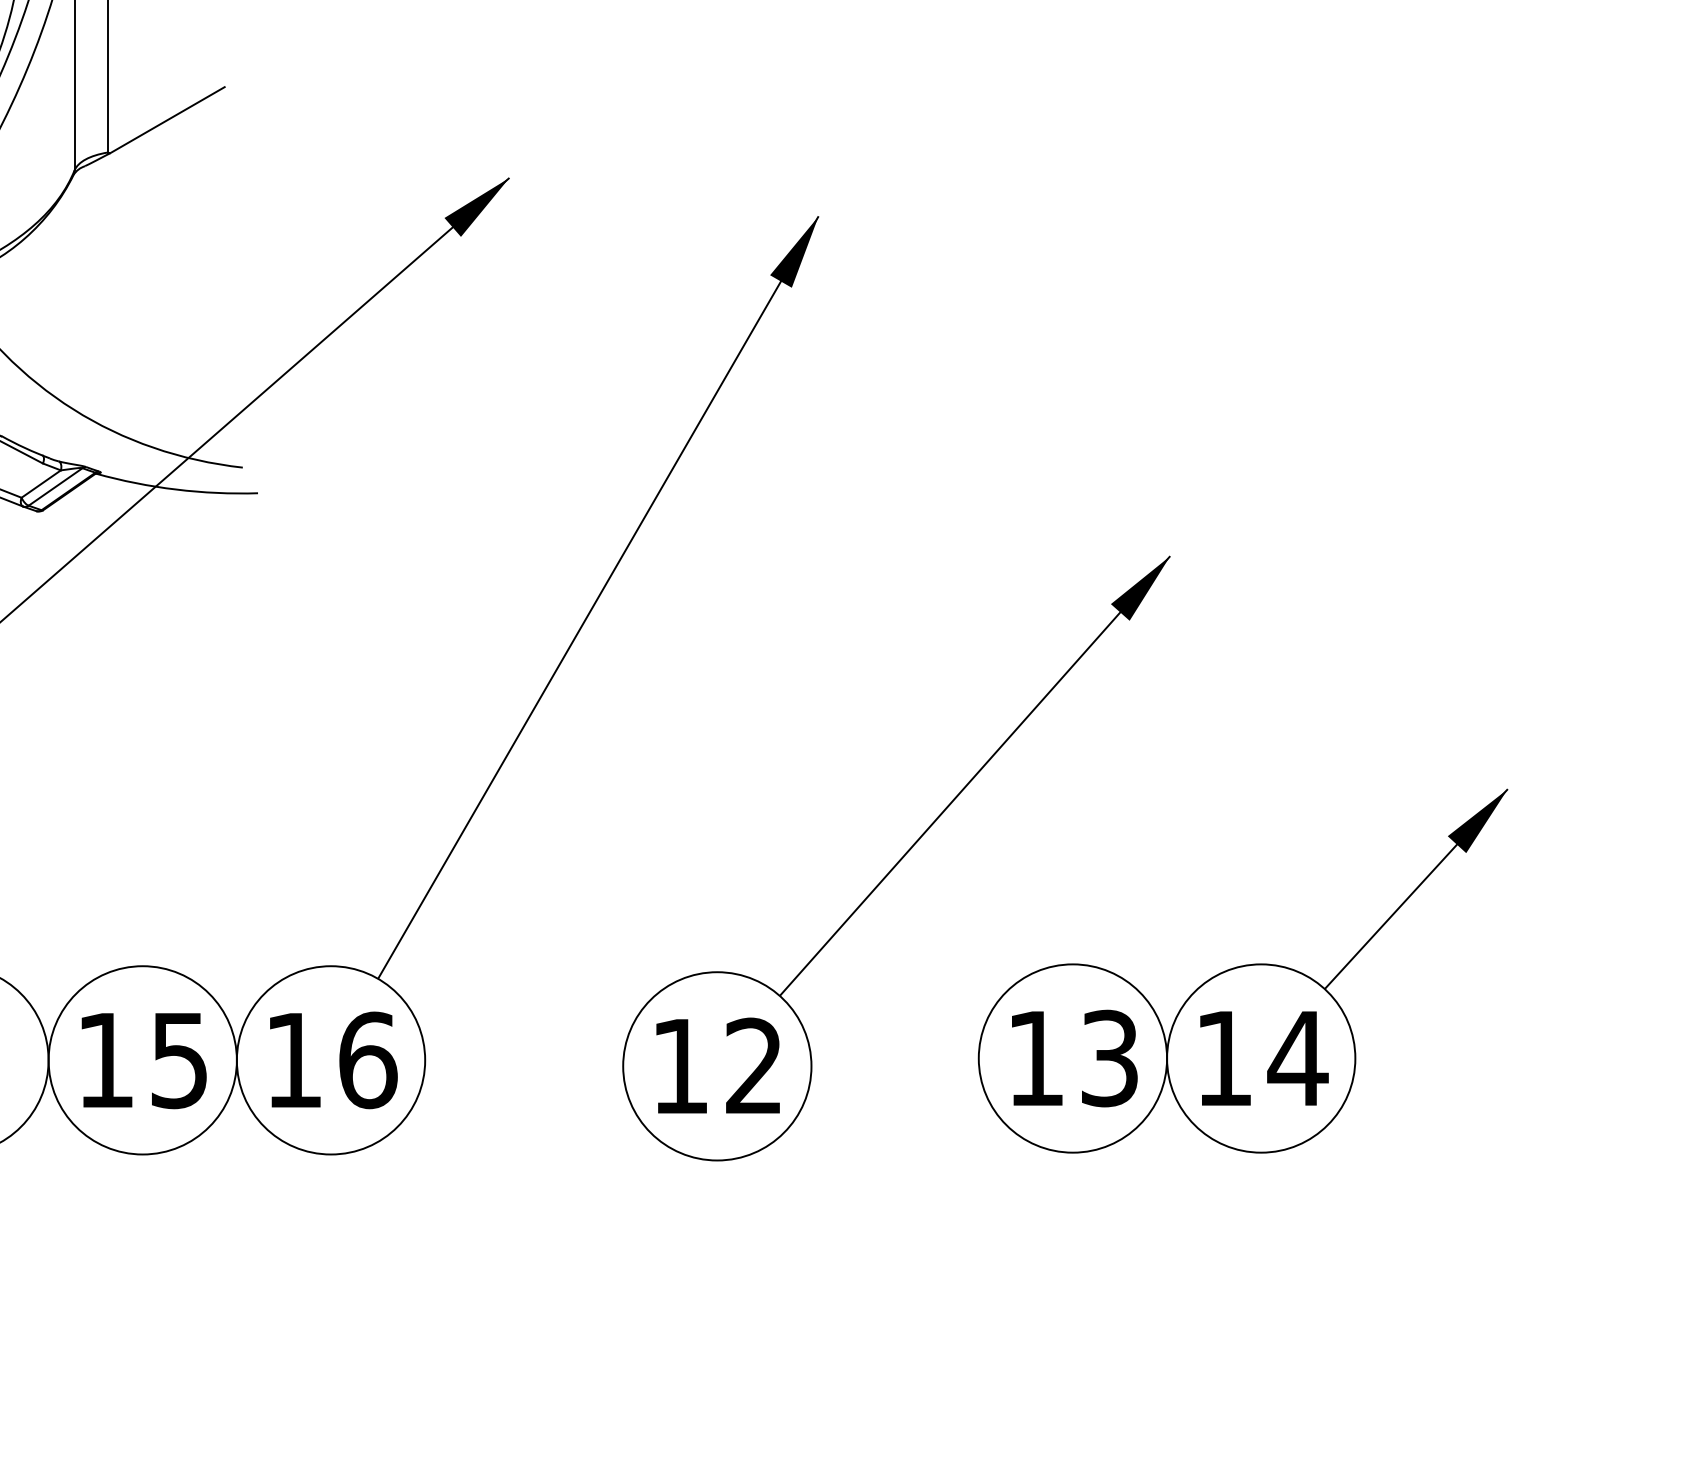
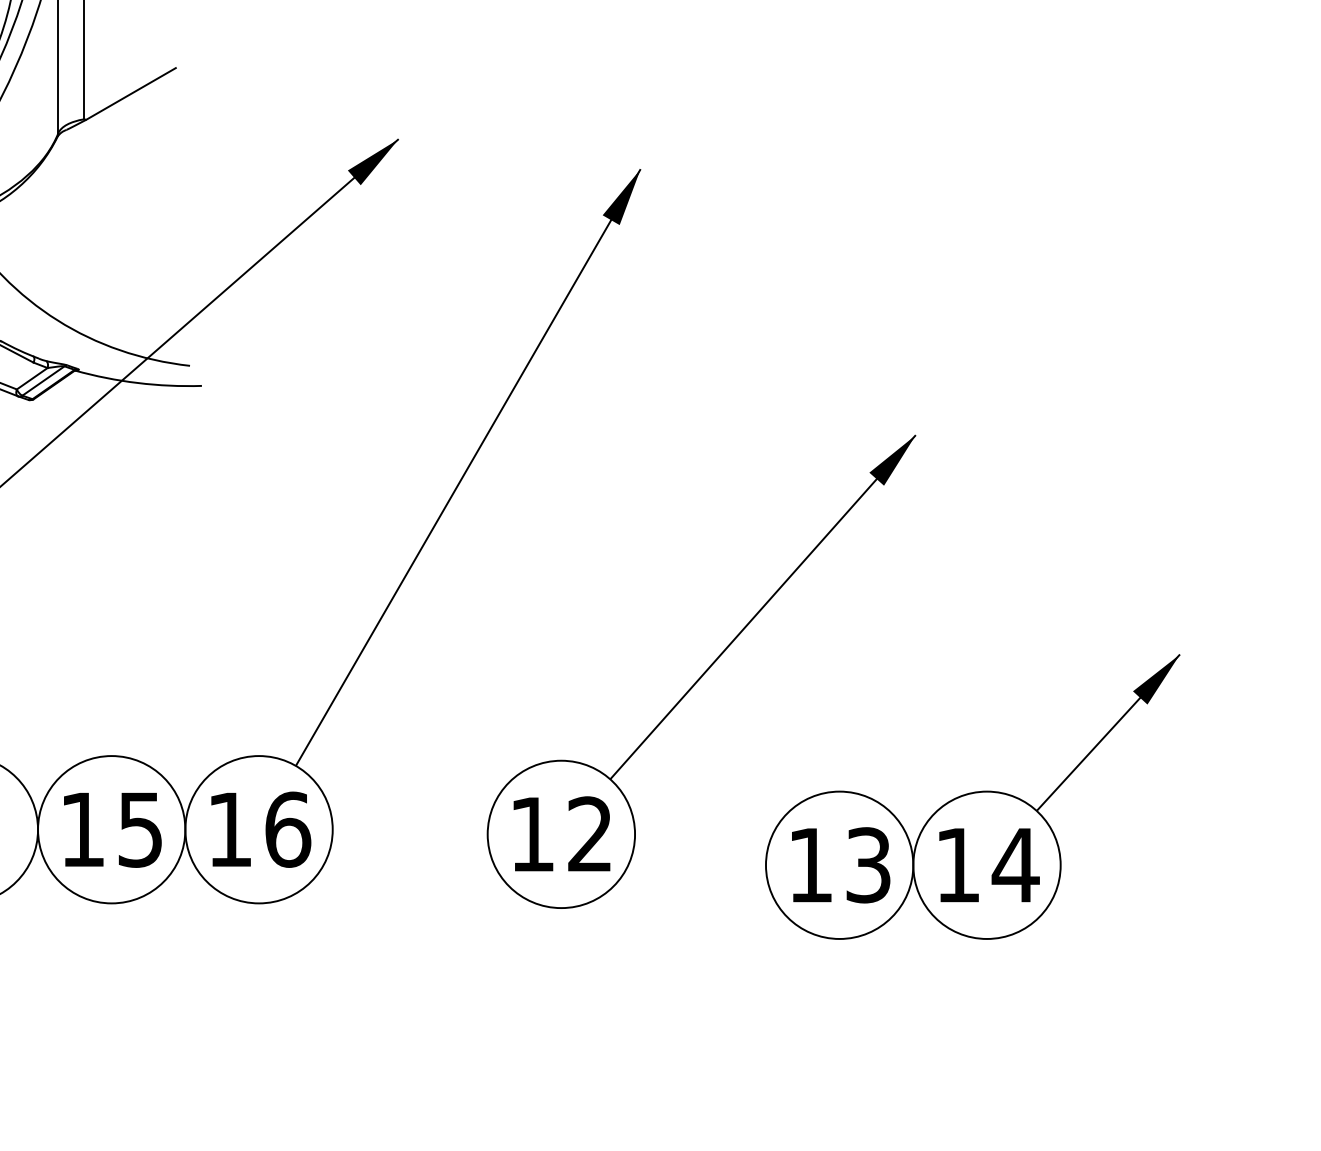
part: (1242, 970) -> (972, 796), moved

